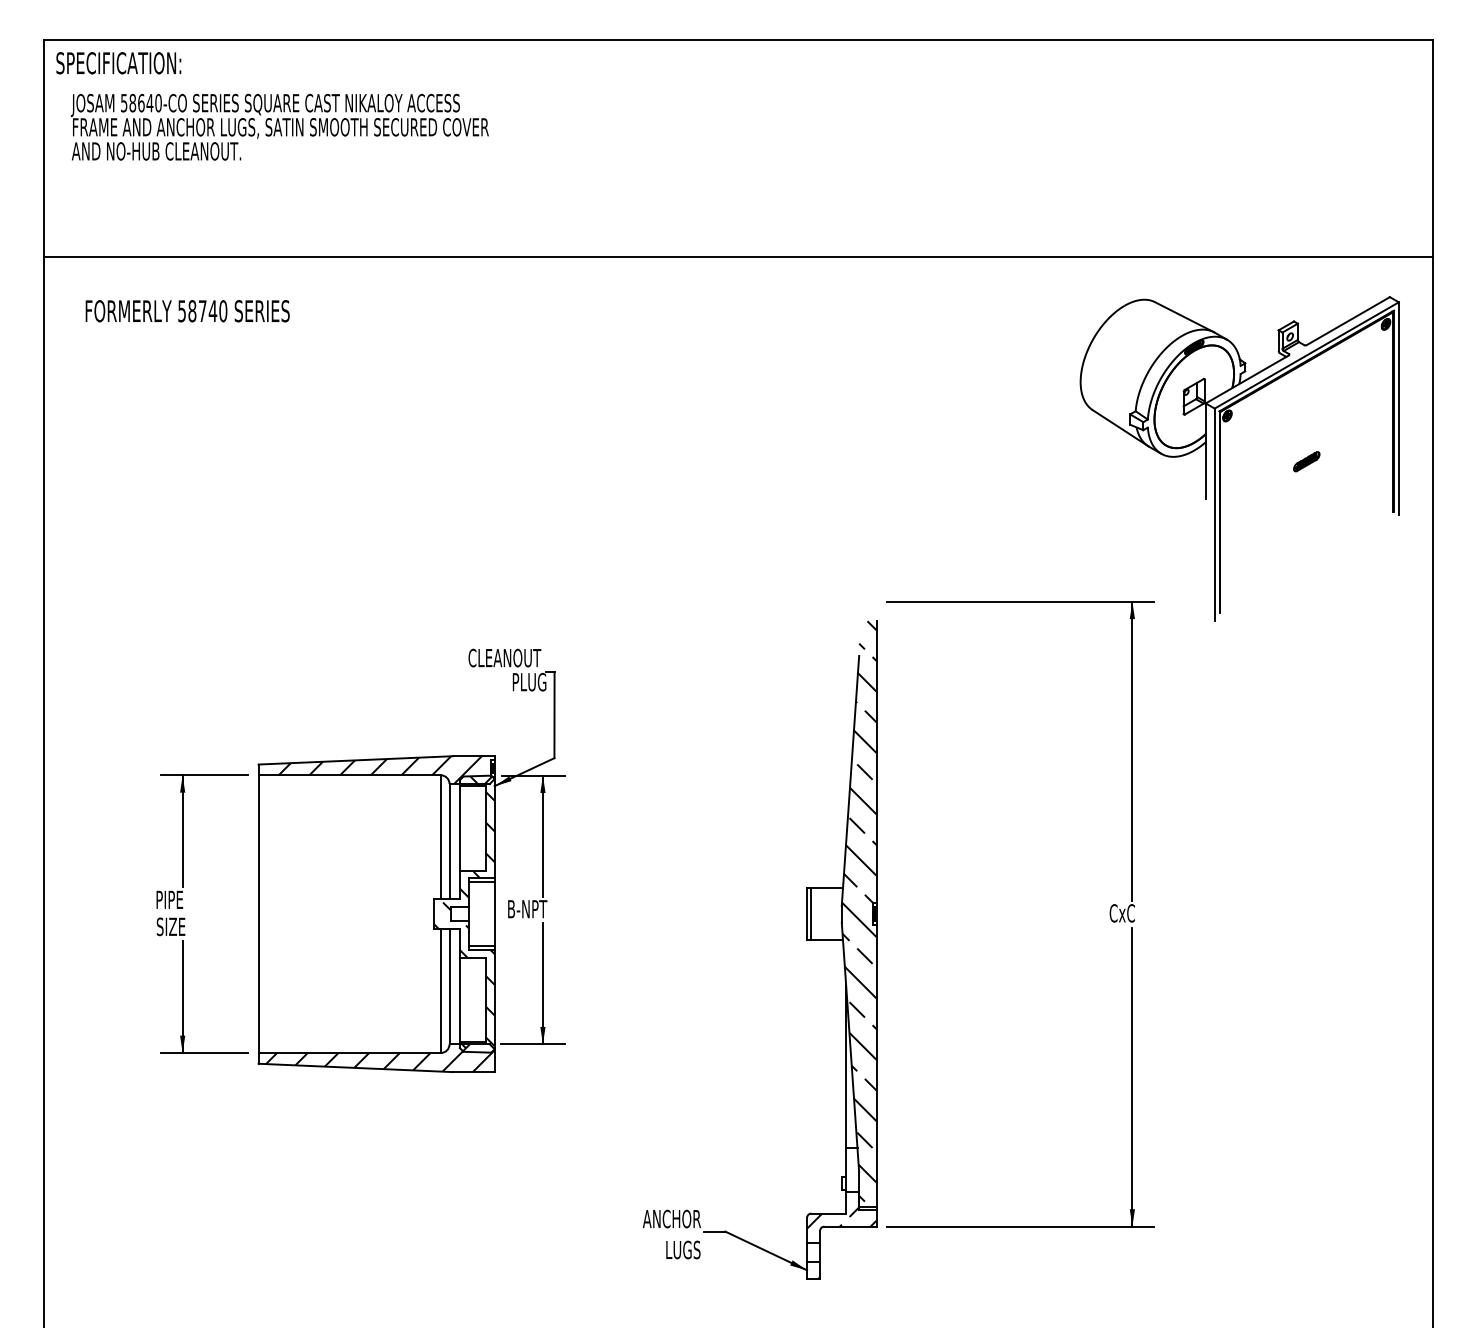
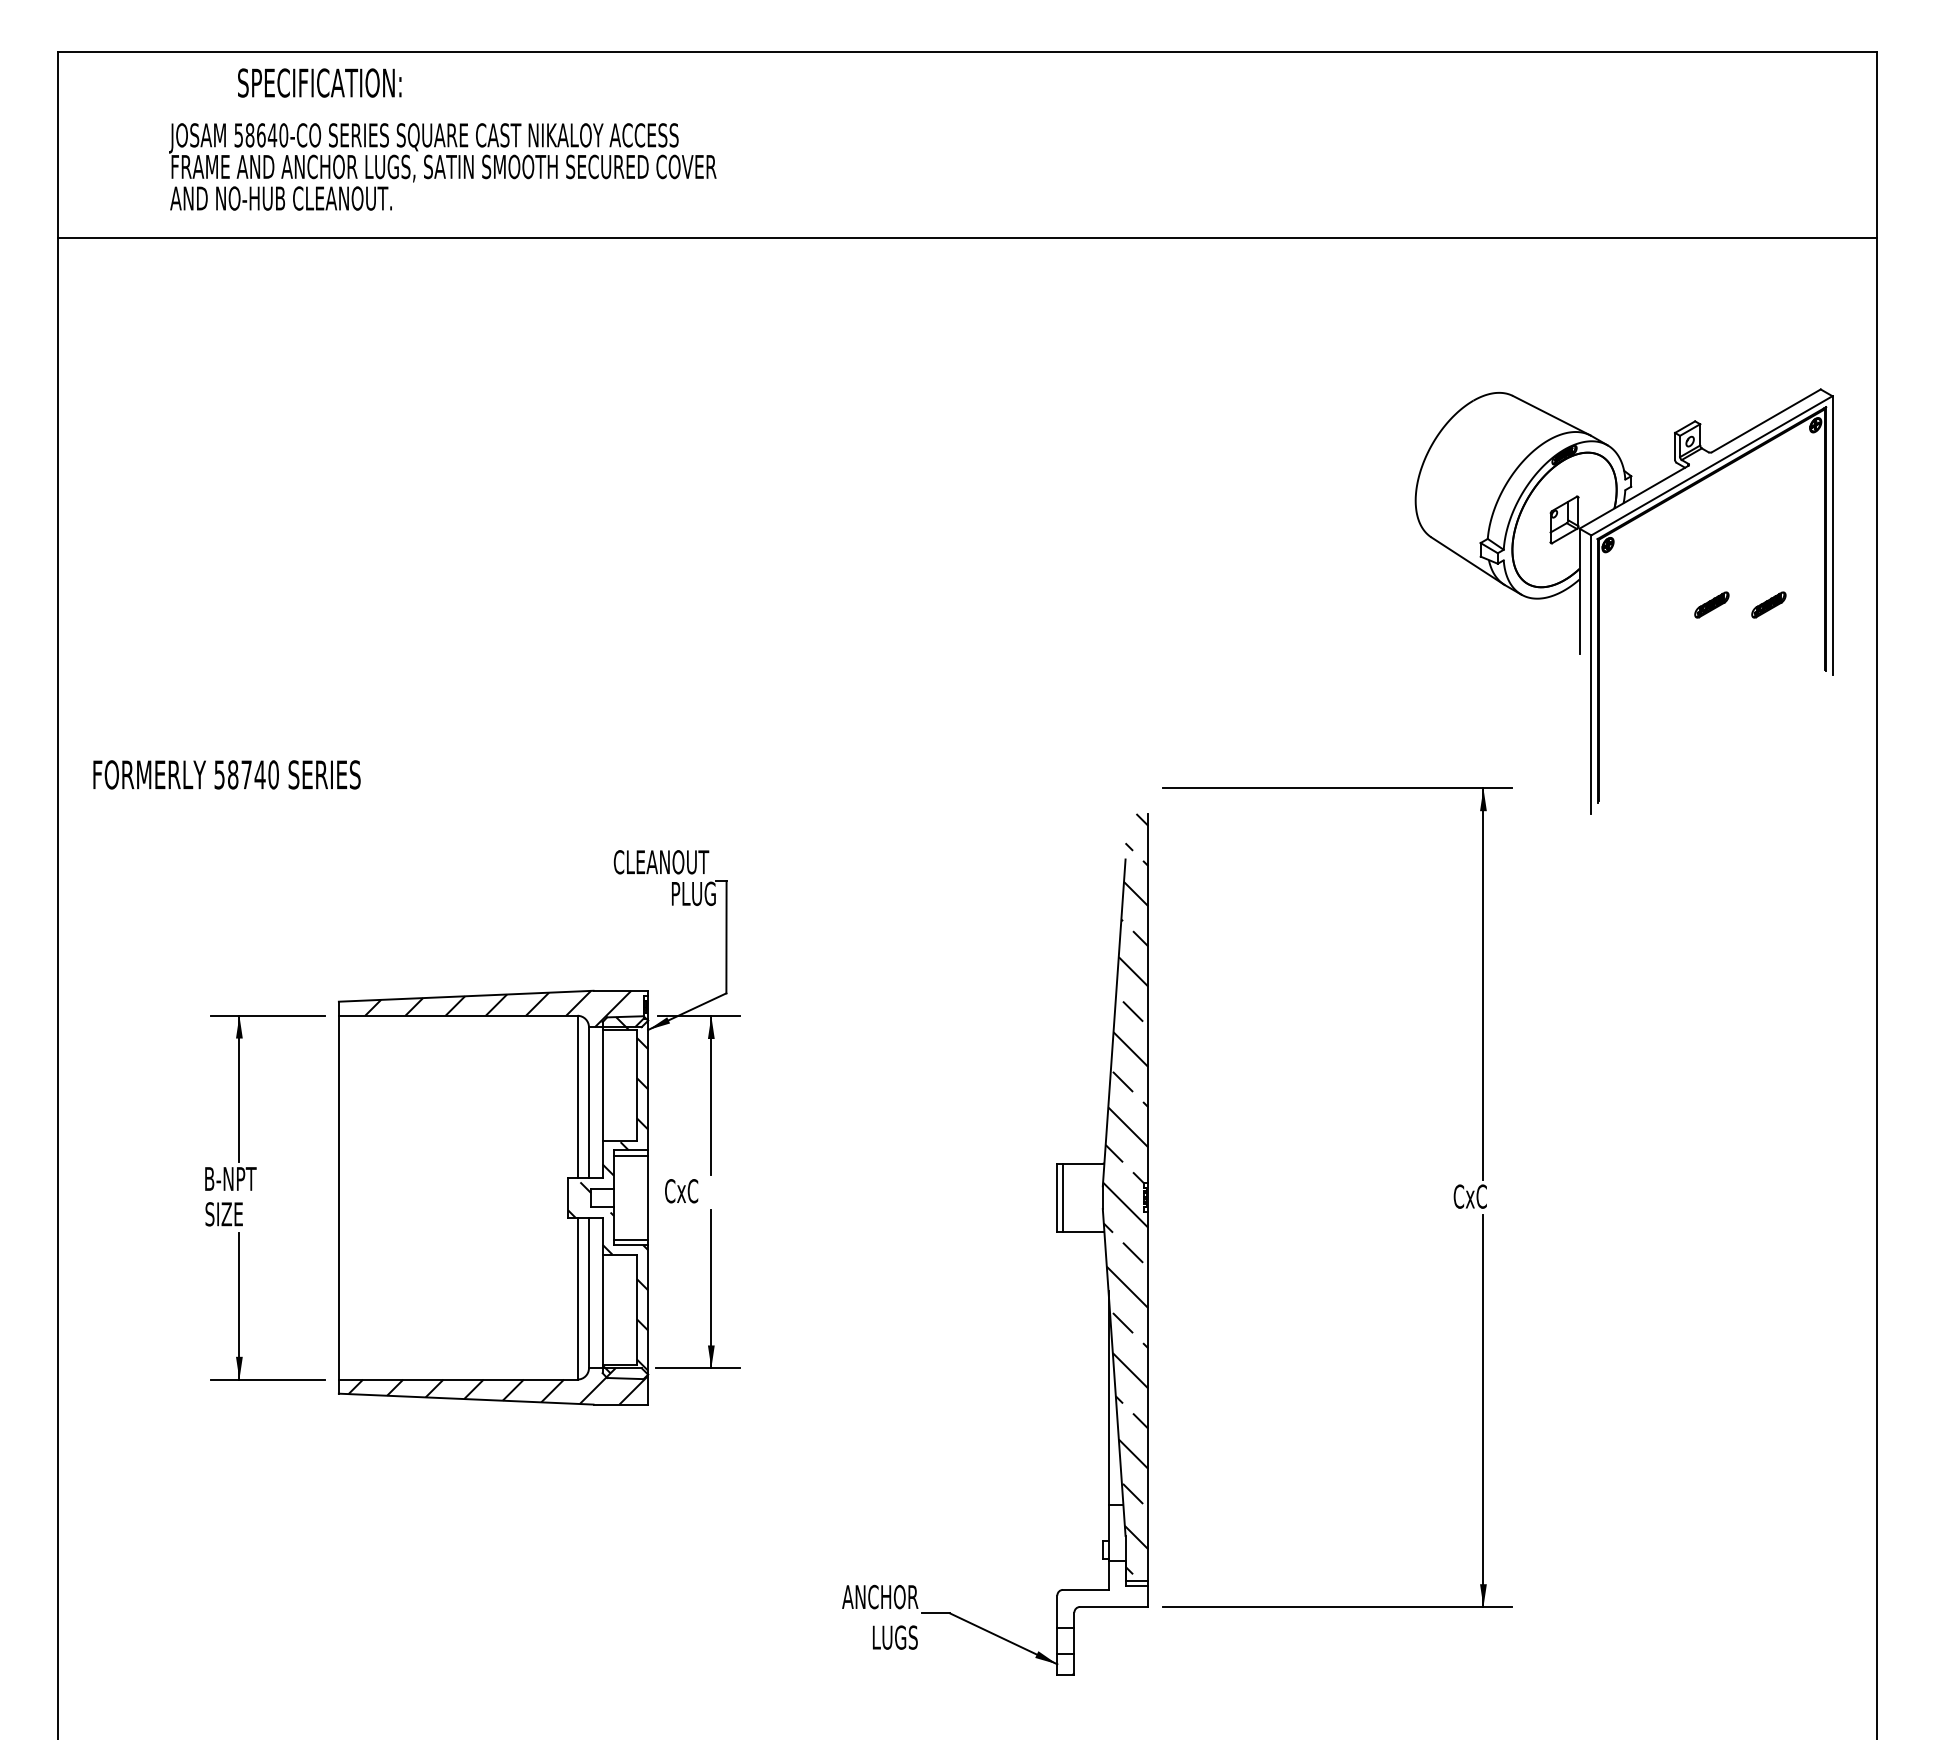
text: (118, 62) -> (319, 82), moved
text: (279, 126) -> (442, 166), moved
line: (738, 256) -> (967, 238), moved
text: (187, 310) -> (226, 774), moved
part: (1349, 461) -> (1768, 604), added
text: (176, 899) -> (231, 1178), PIPE -> B-NPT
text: (527, 909) -> (691, 1191), B-NPT -> CxC
hatch: (841, 1217) -> (1102, 1595), removed

